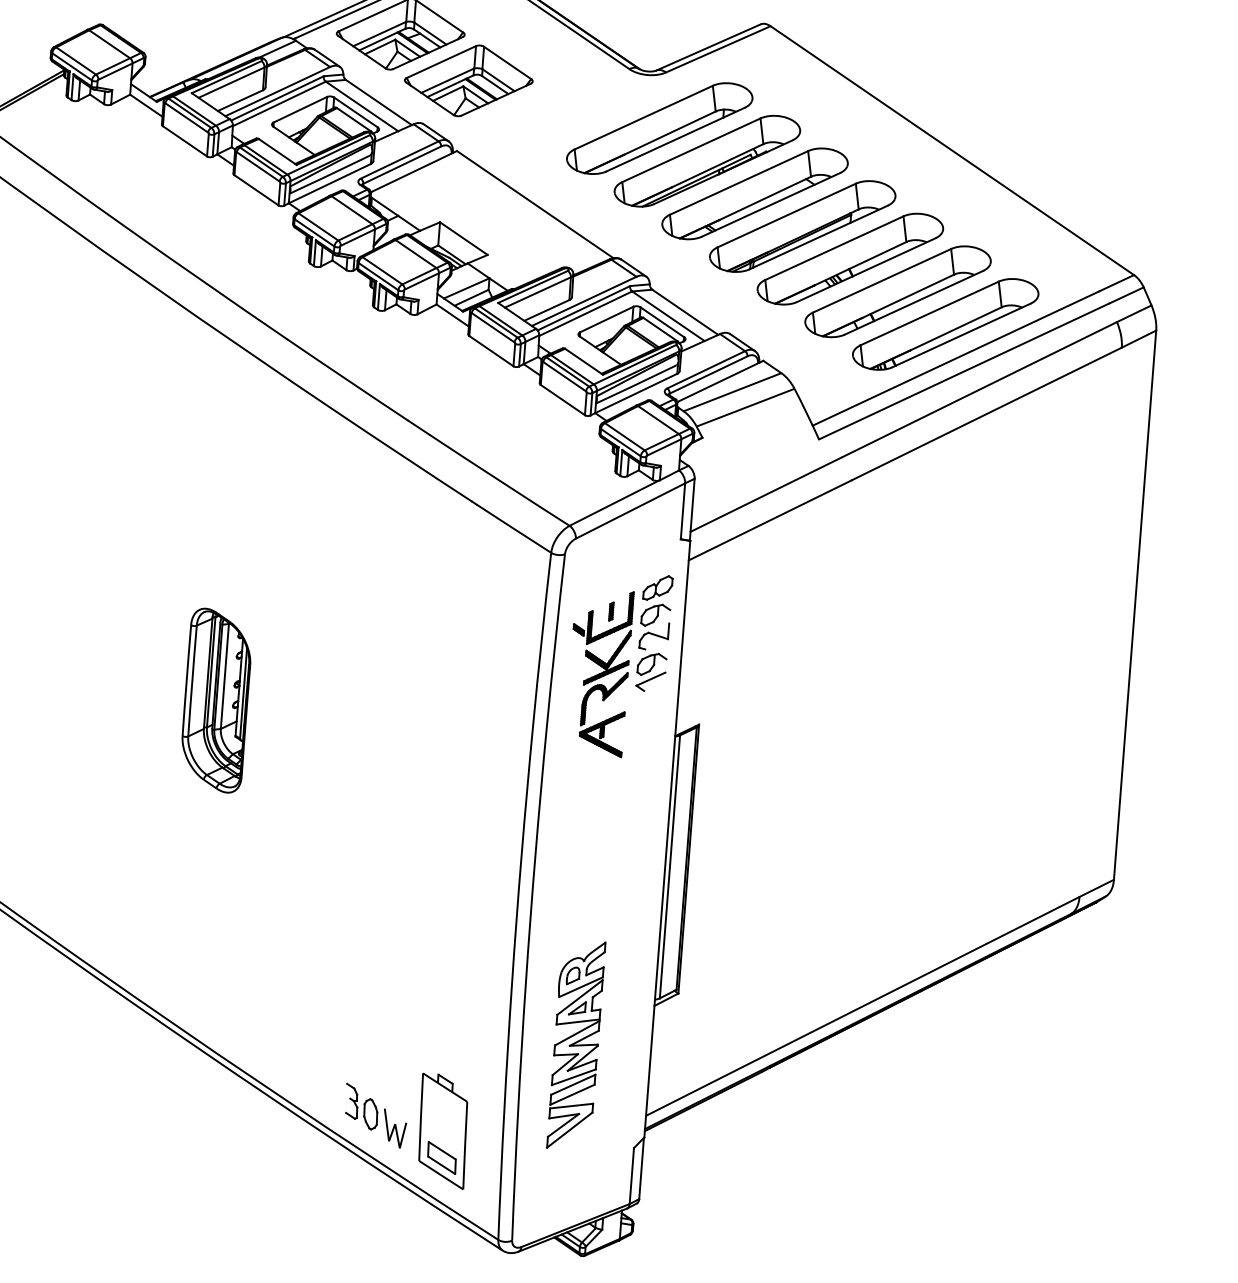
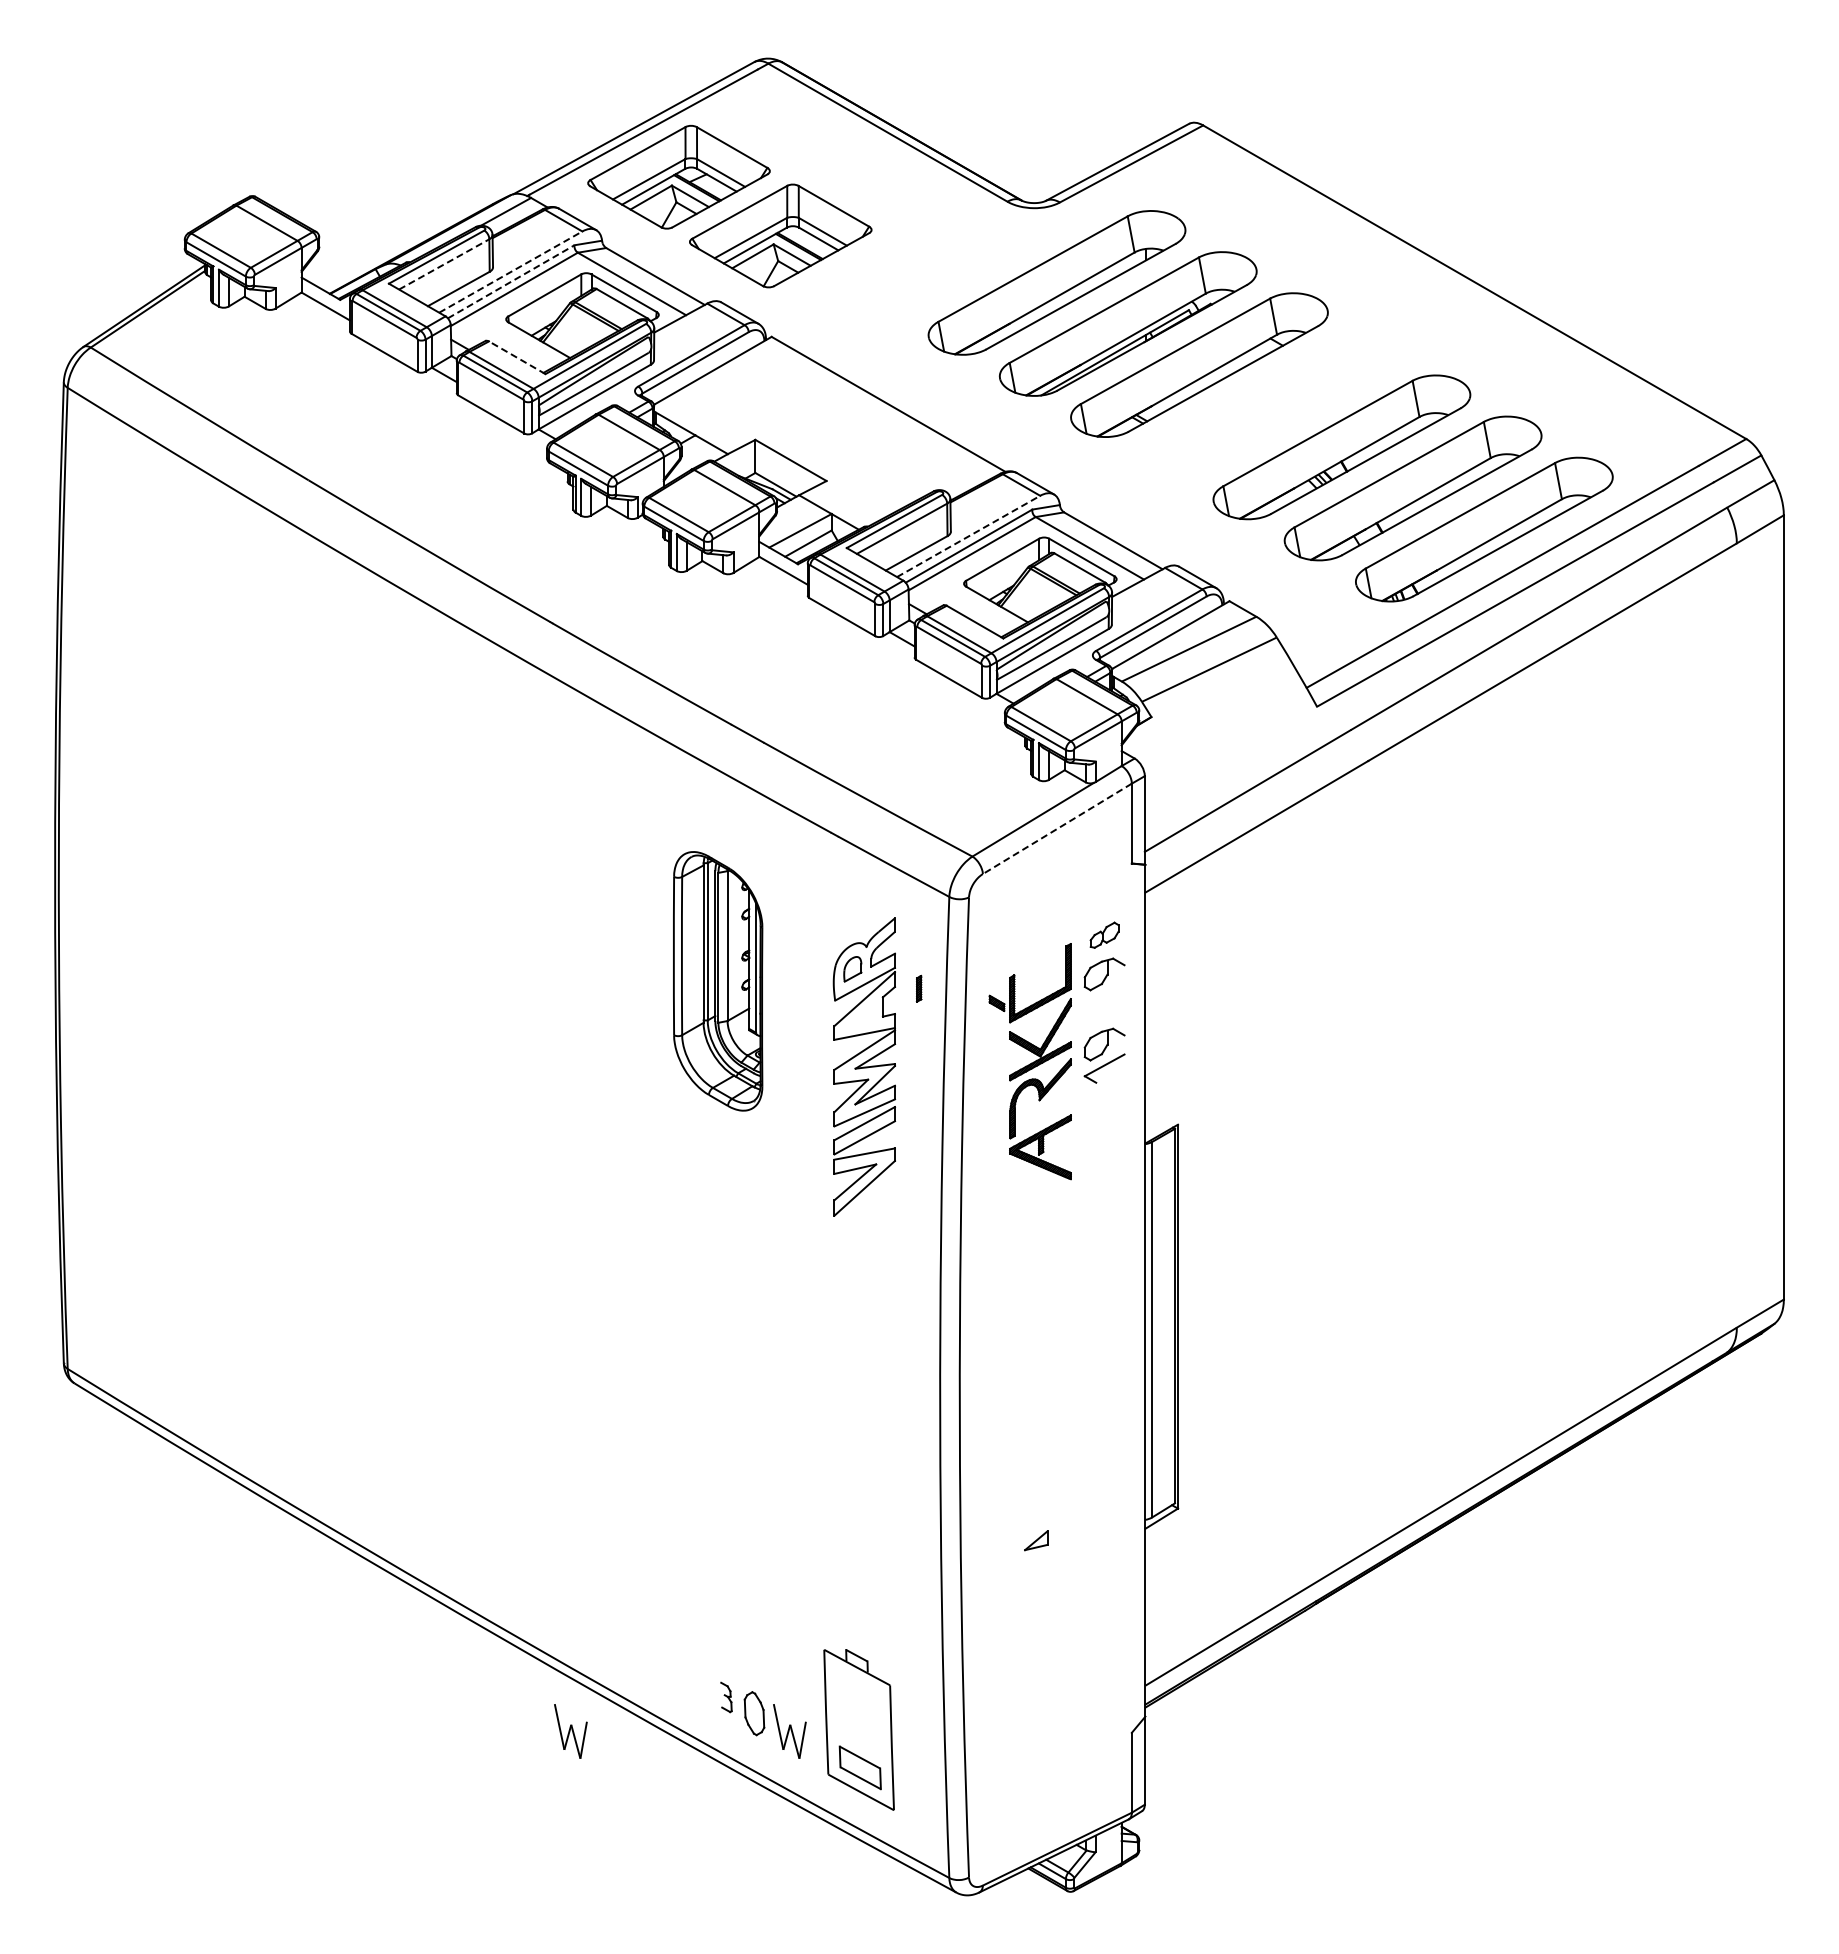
line: (231, 82) -> (444, 264), solid -> dashed
line: (278, 91) -> (511, 271), solid -> dashed
line: (277, 98) -> (511, 281), solid -> dashed
line: (277, 151) -> (517, 357), solid -> dashed
part: (802, 226) -> (1270, 406), removed
line: (584, 301) -> (969, 536), solid -> dashed
line: (629, 511) -> (1056, 829), solid -> dashed
part: (657, 588) -> (1104, 935), size x0.7
part: (610, 611) -> (918, 988), moved
part: (654, 635) -> (1104, 1003), removed
part: (216, 700) -> (718, 981), moved
part: (576, 1044) -> (864, 1066), moved
part: (352, 1101) -> (726, 1697), size x0.6
part: (240, 1116) -> (570, 1731), added

